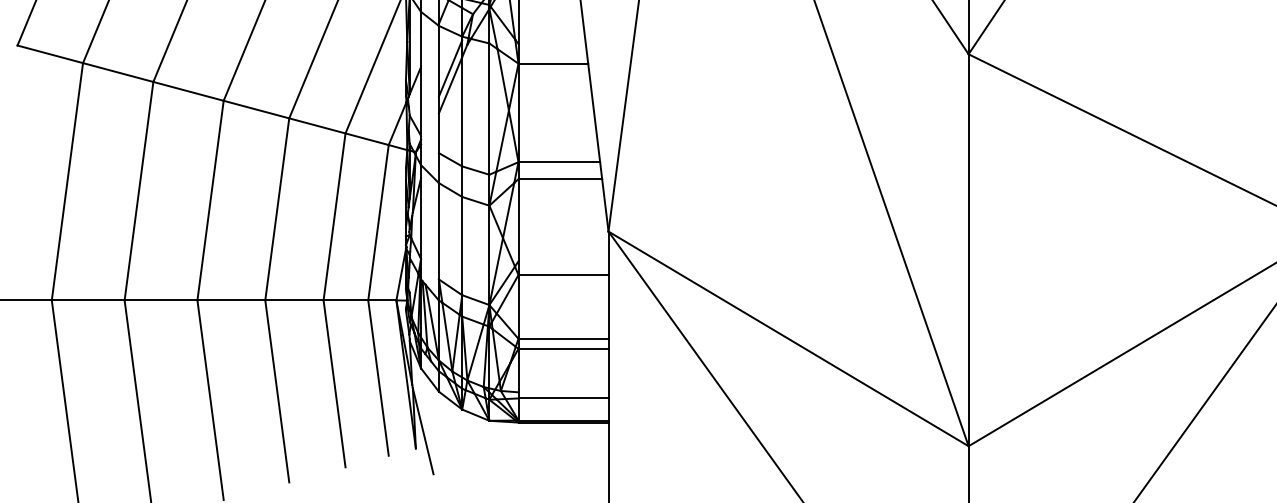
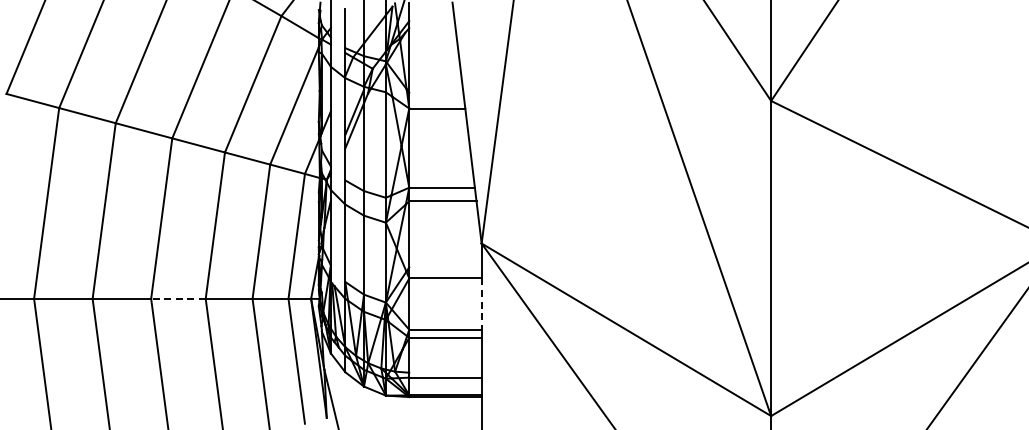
line: (230, 299) -> (177, 298), solid -> dashed
line: (608, 307) -> (481, 304), solid -> dashed

